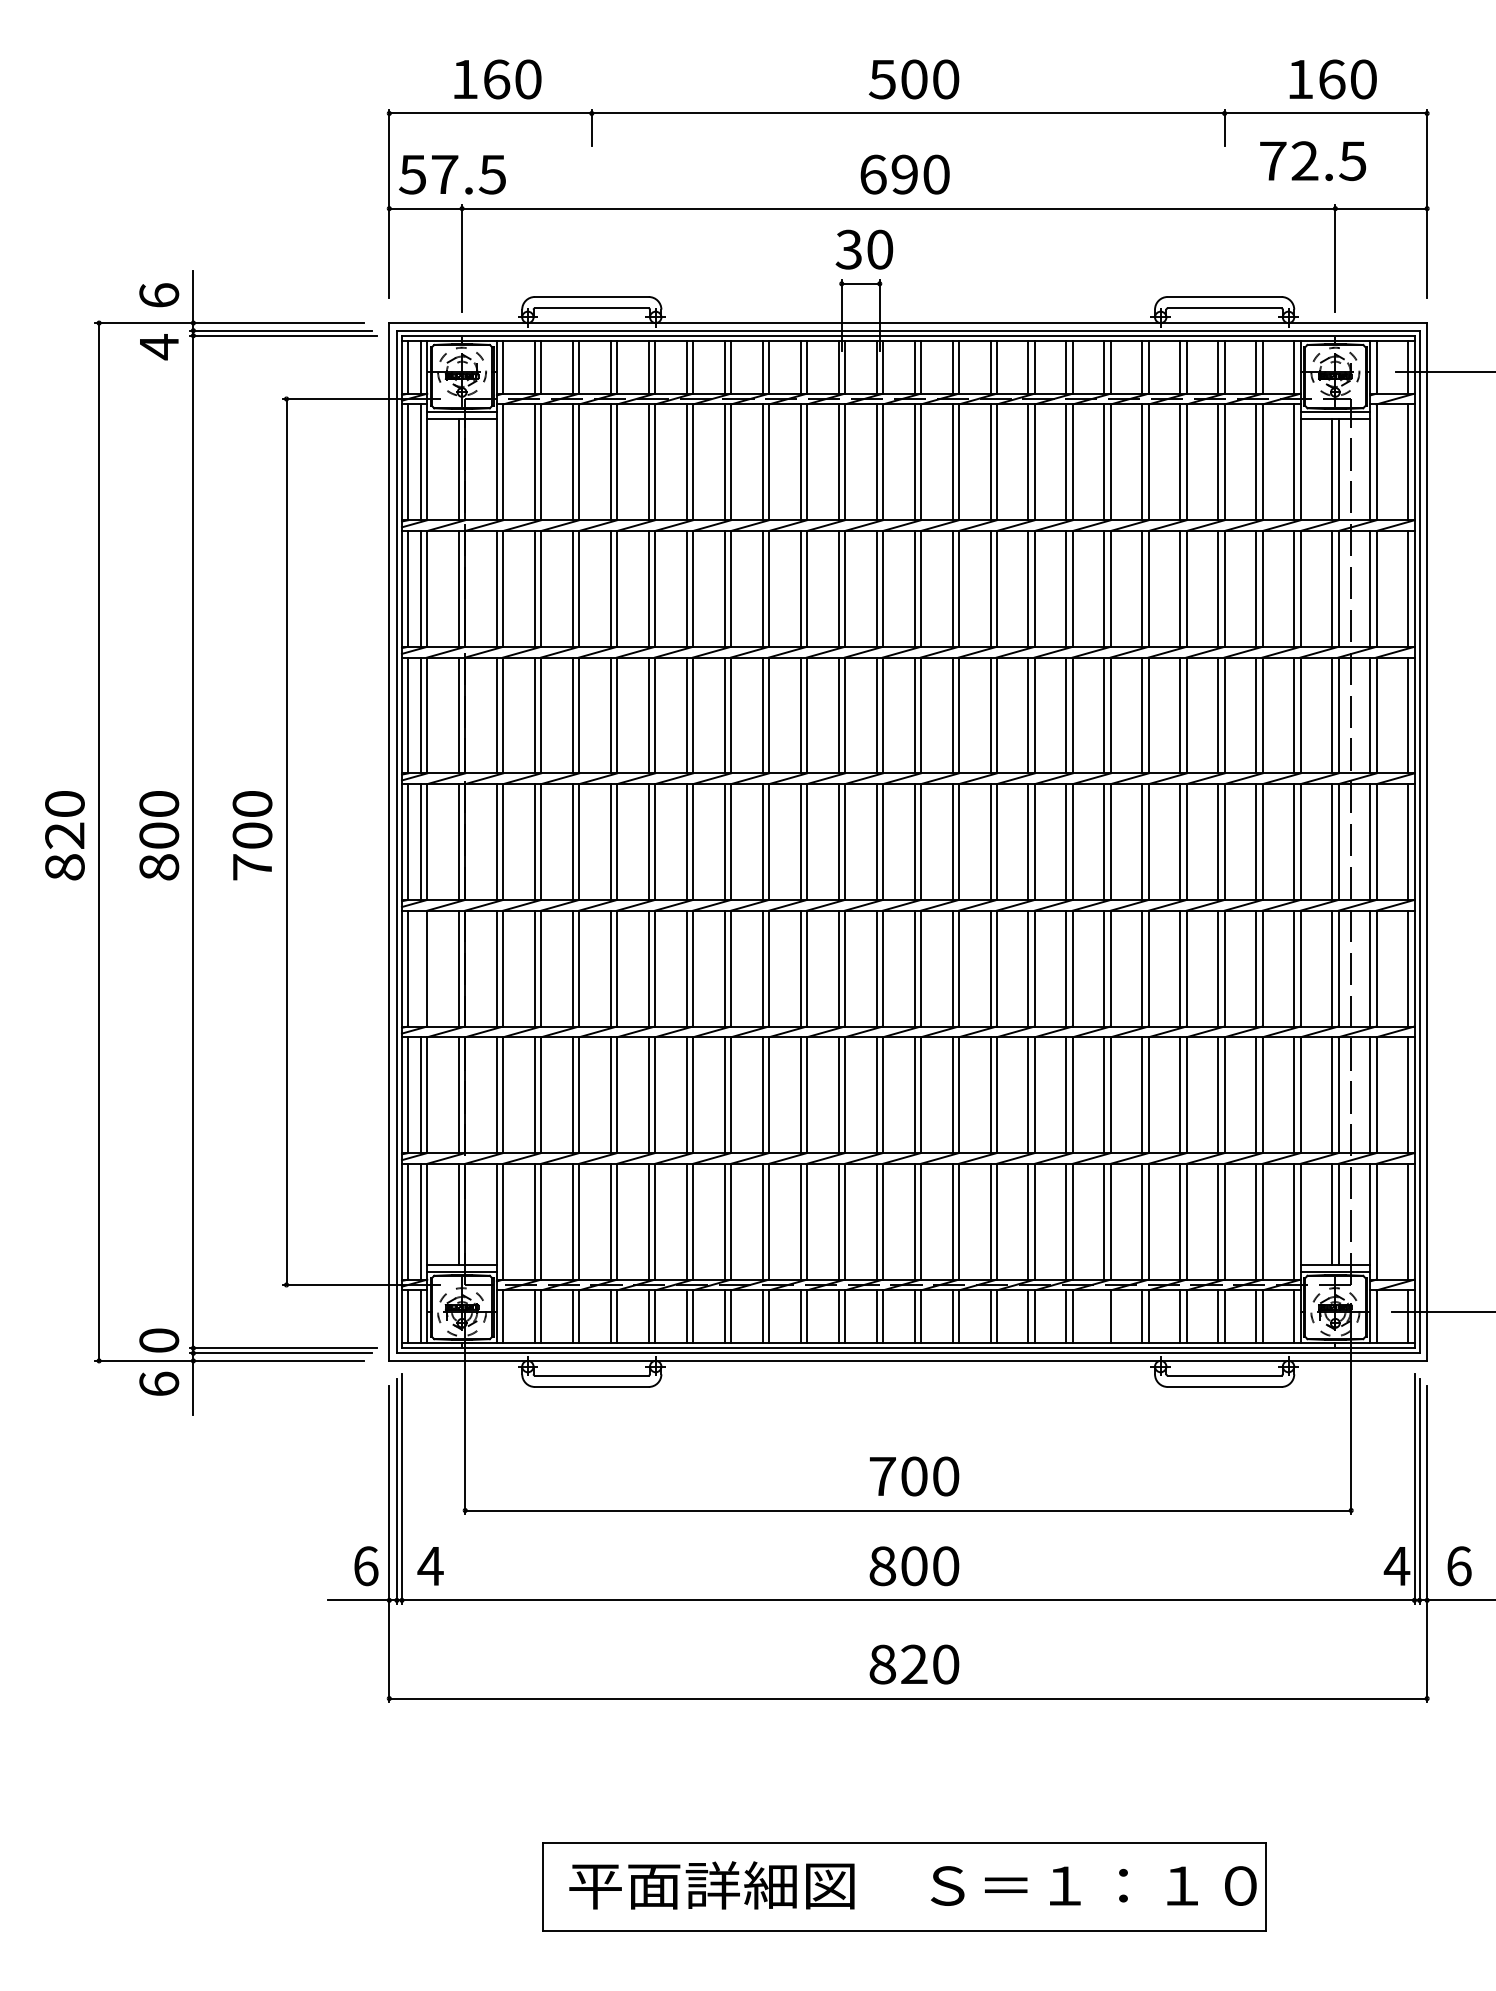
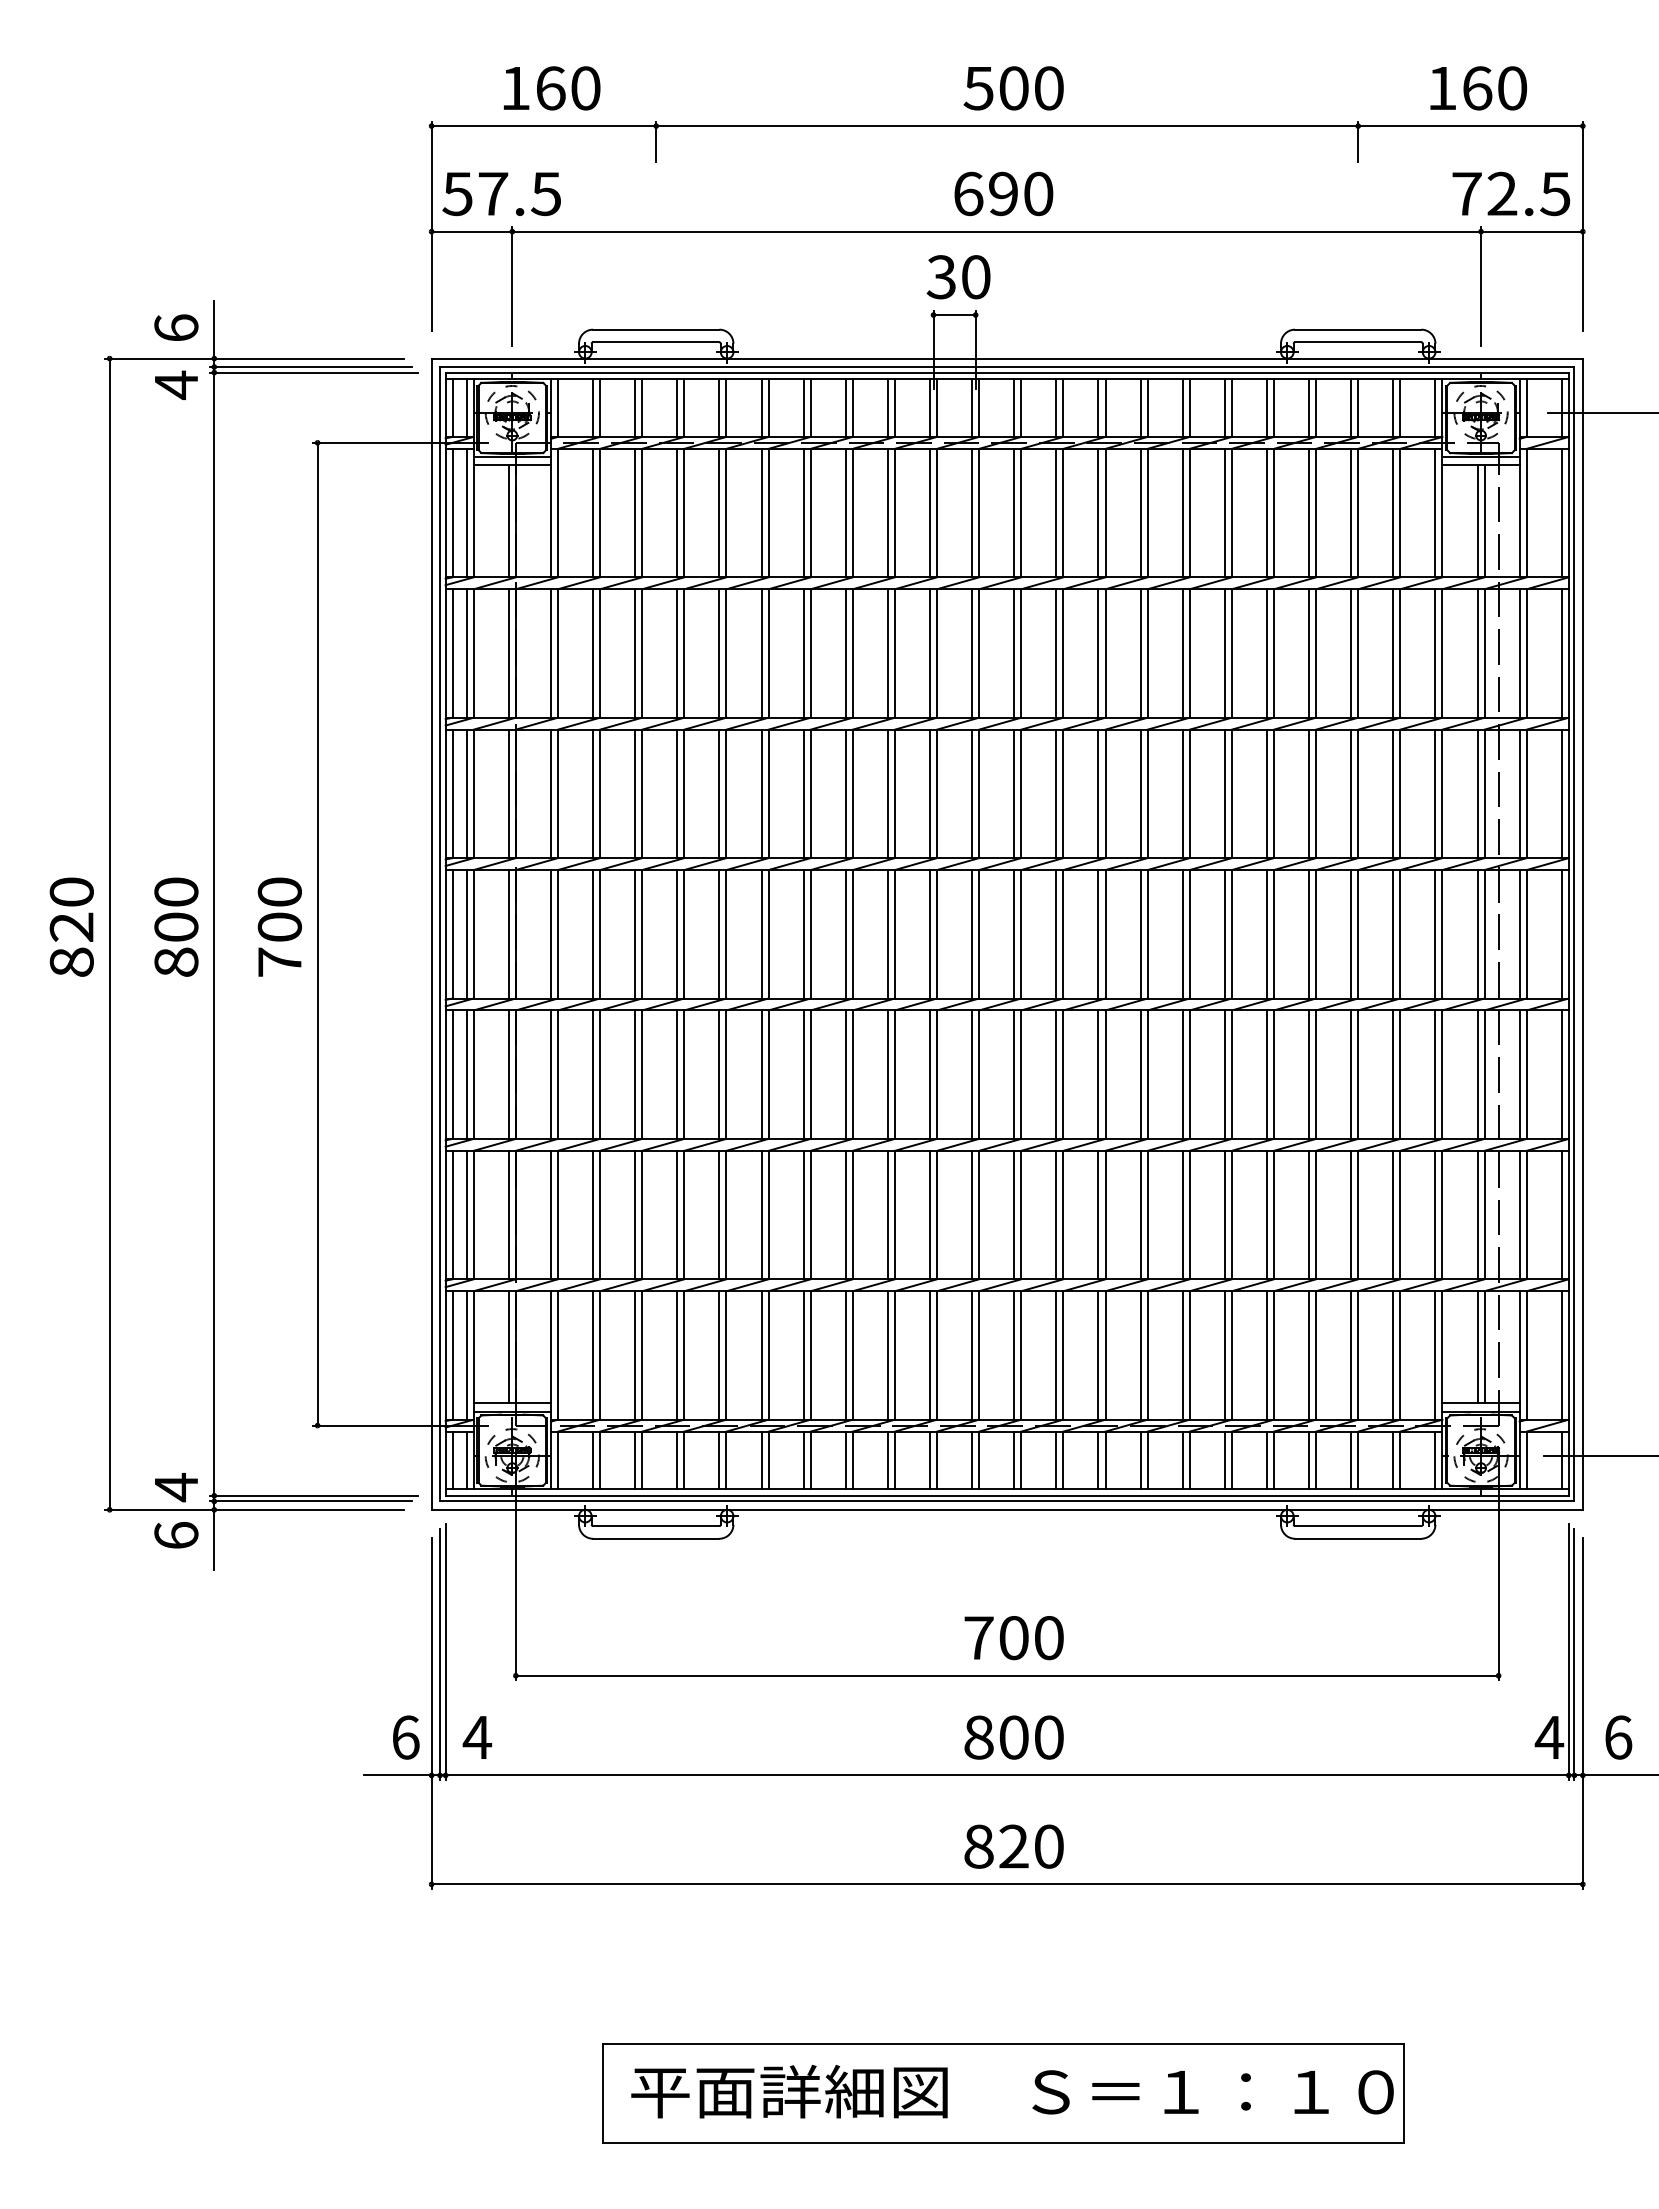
text: (1313, 160) -> (1511, 193), moved
line: (420, 968) -> (466, 1074), added
line: (1104, 1316) -> (1224, 1460), added
text: (159, 1340) -> (176, 1487), 0 -> 4

